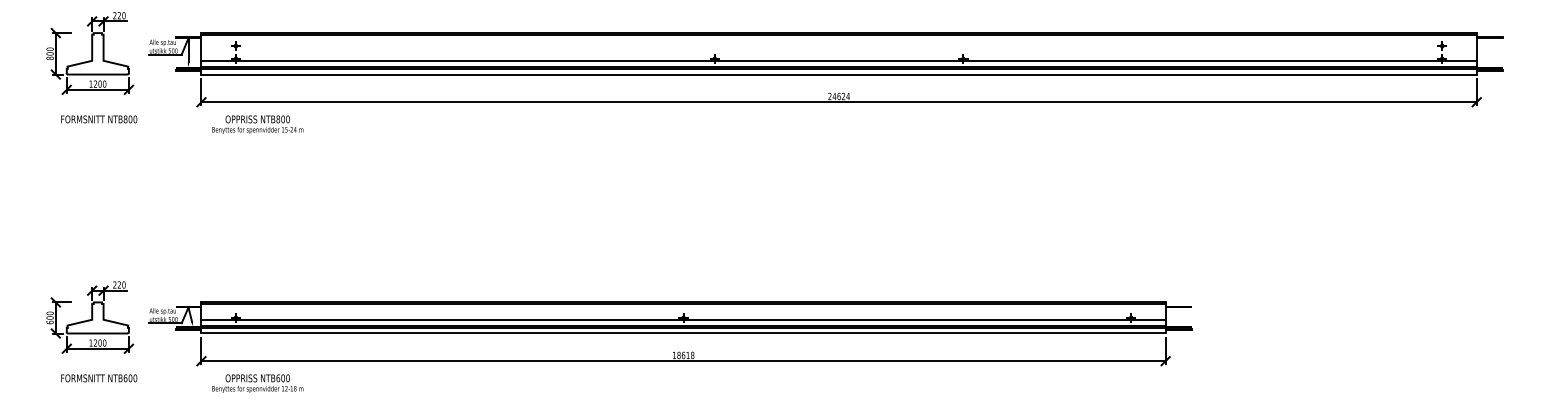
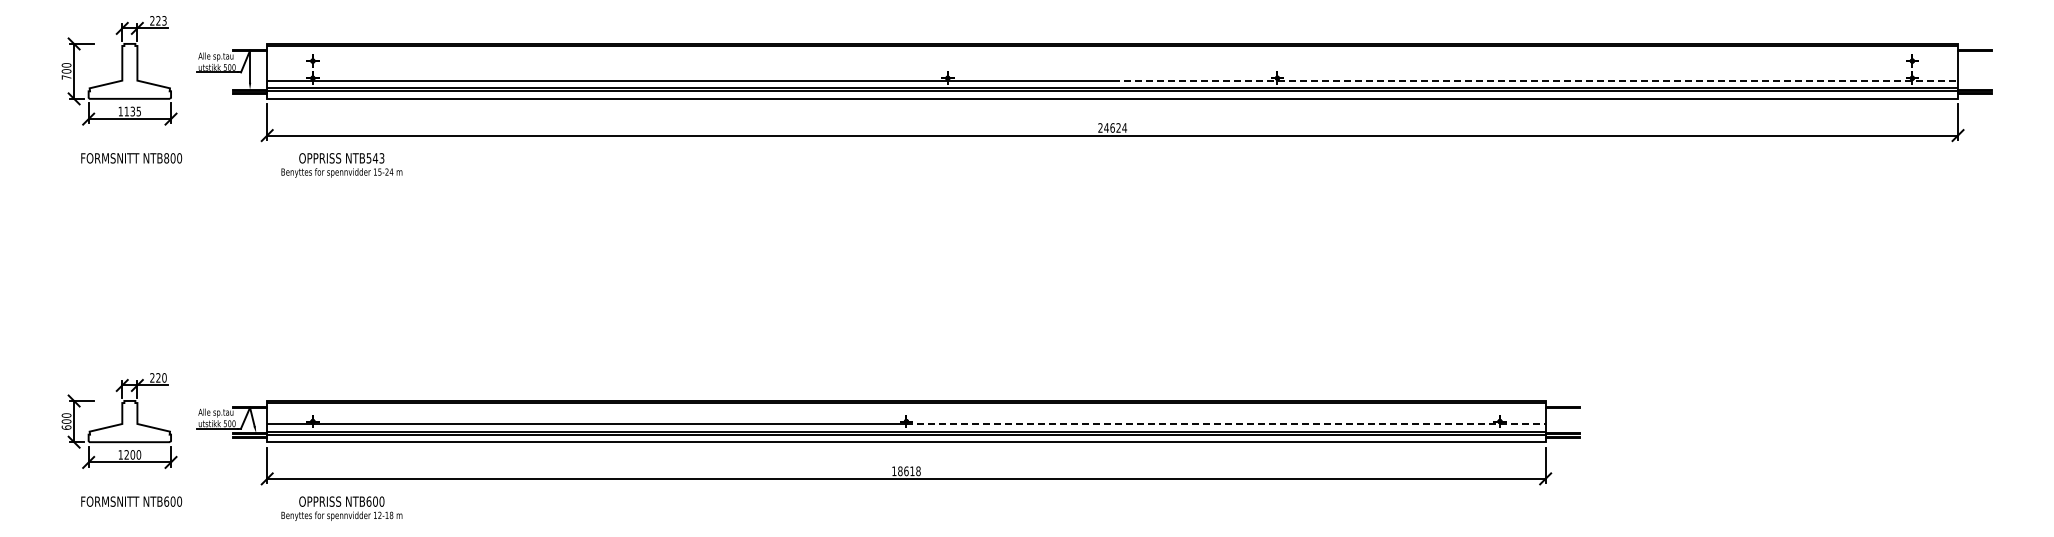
text: (124, 15) -> (164, 20), 220 -> 223
text: (50, 58) -> (66, 77), 800 -> 700
line: (1158, 60) -> (1535, 80), solid -> dashed
text: (99, 84) -> (132, 111), 1200 -> 1135
text: (283, 119) -> (375, 158), NTB800 -> NTB543
line: (924, 319) -> (1226, 423), solid -> dashed

